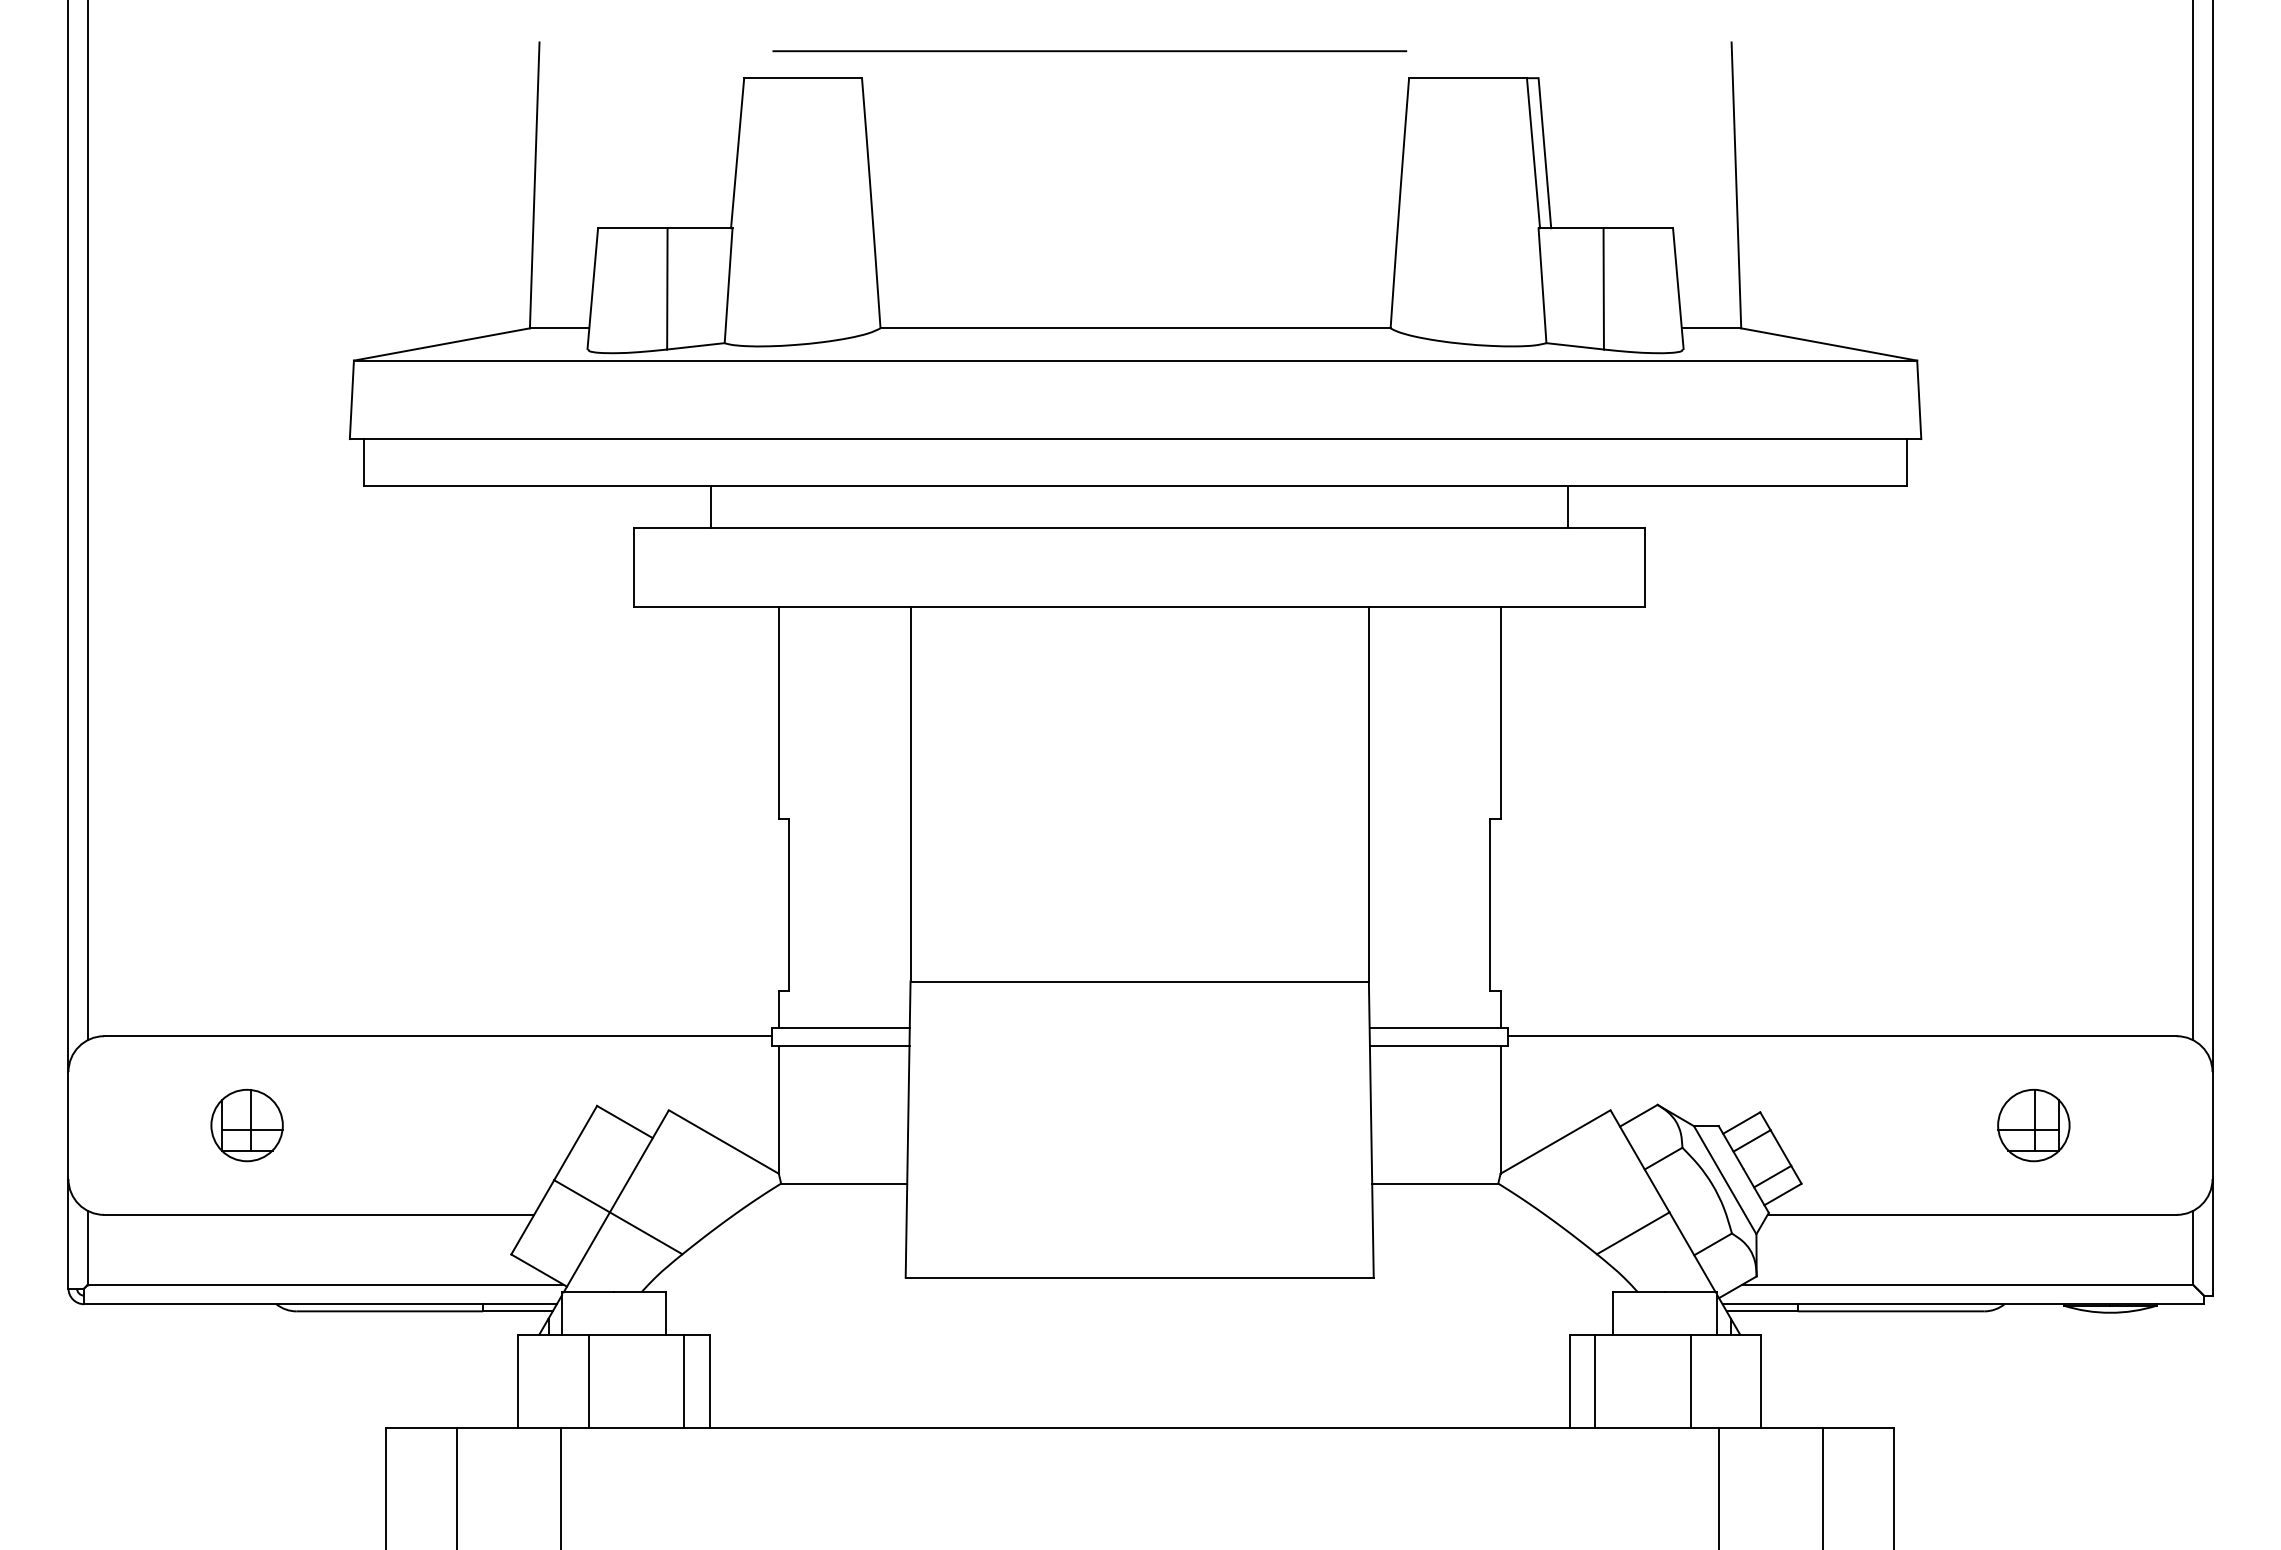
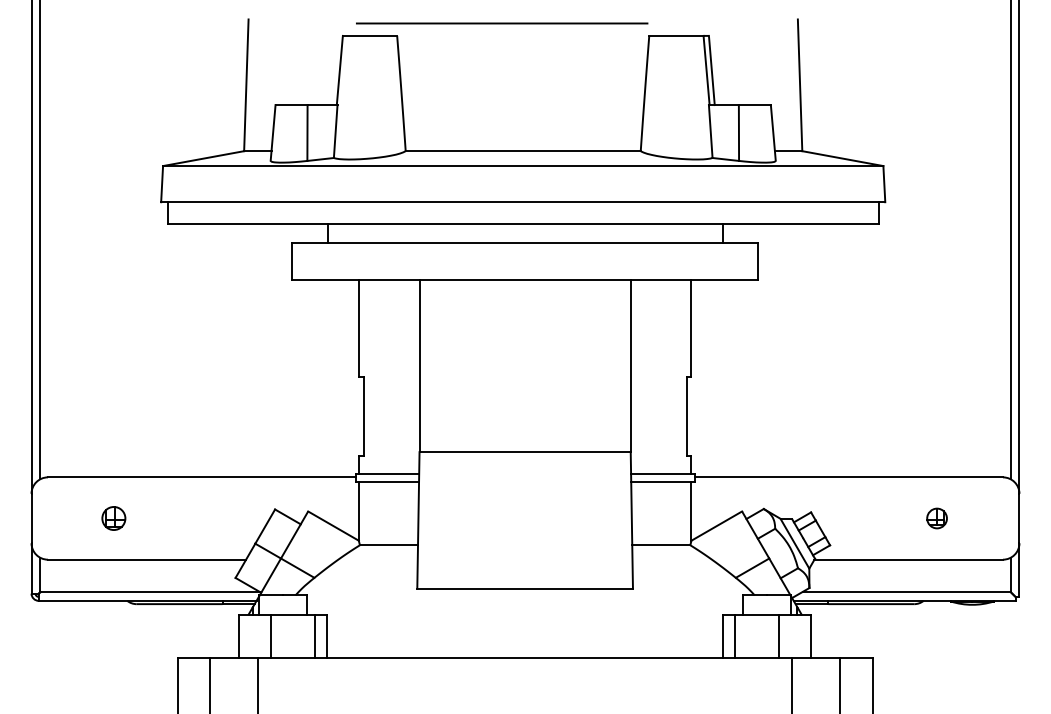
part: (246, 1125) -> (113, 518), size x0.7
part: (2032, 1125) -> (936, 518), size x0.6

